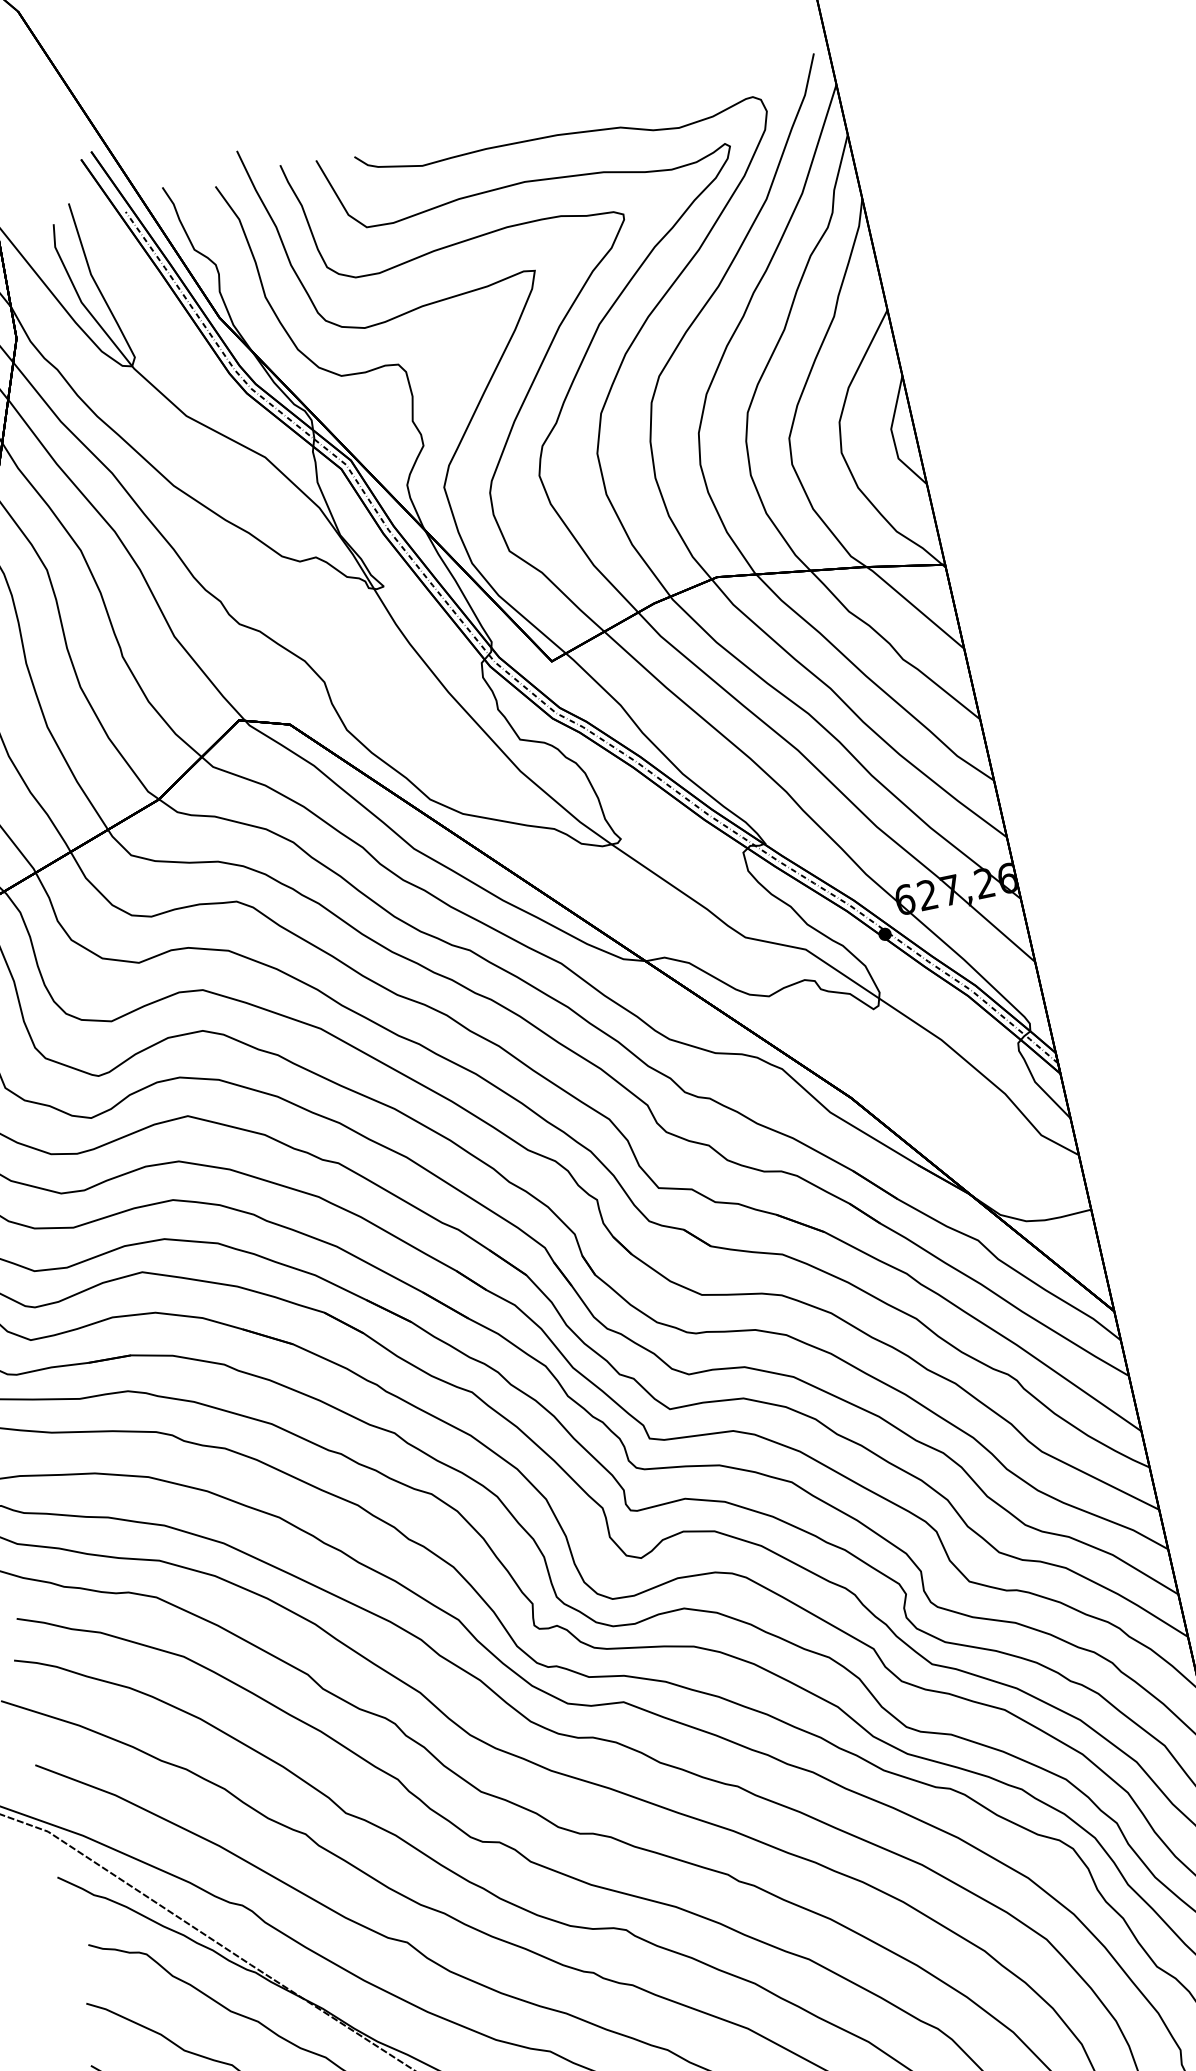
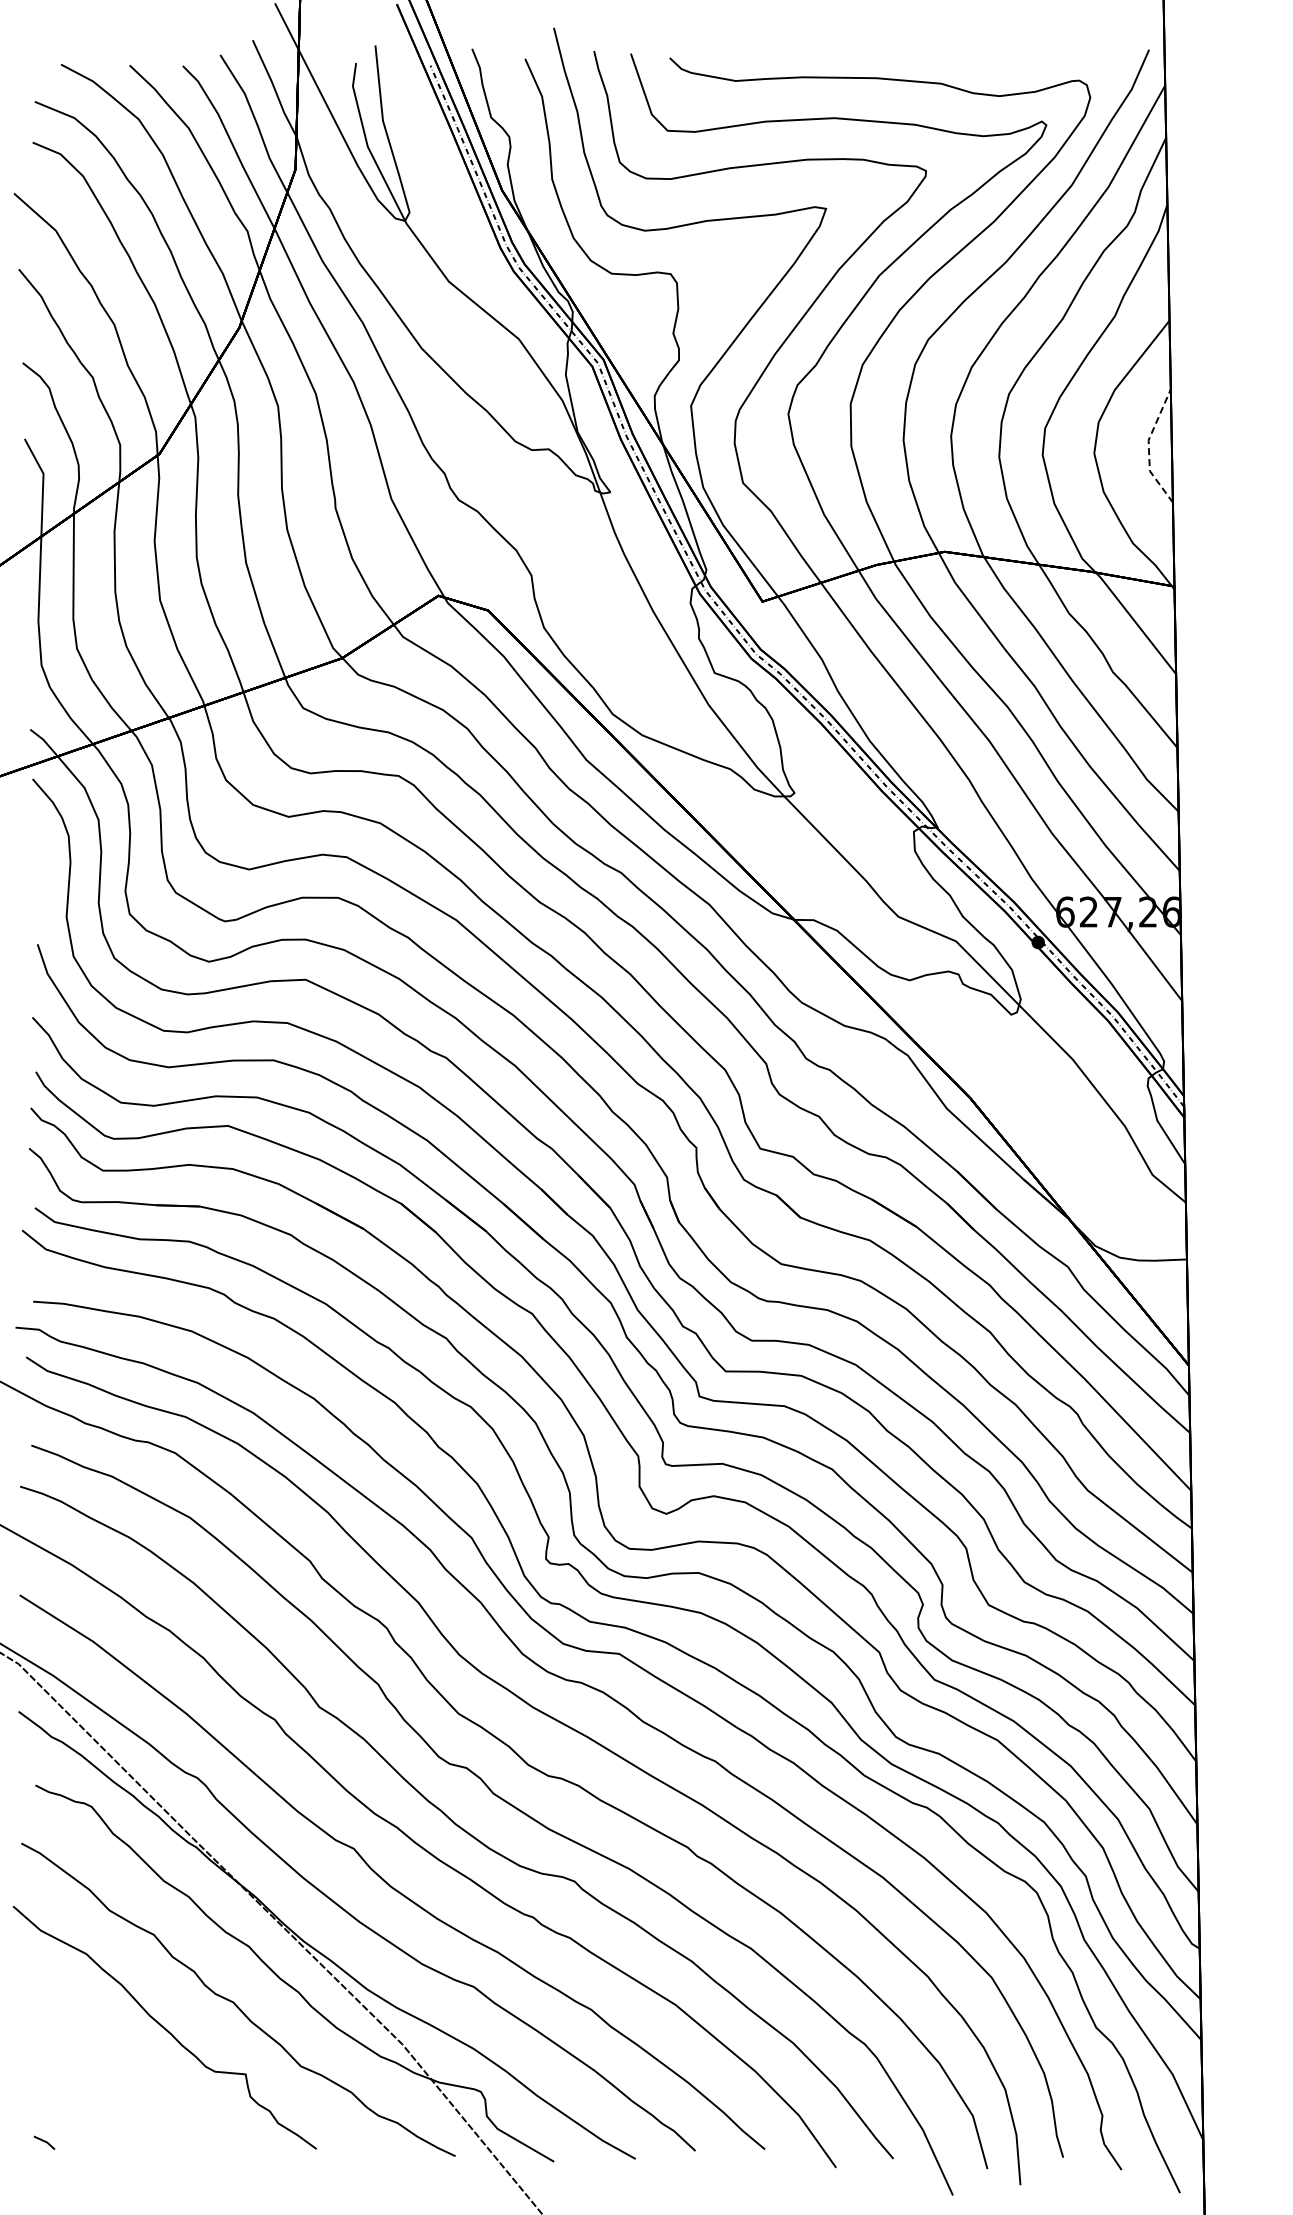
line: (892, 436) -> (1148, 447), solid -> dashed

